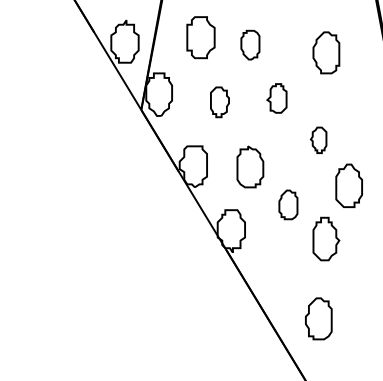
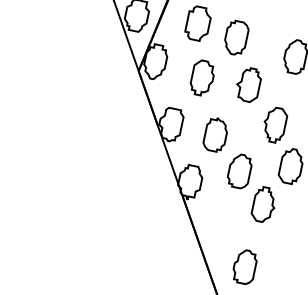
part: (250, 44) -> (236, 37), size x1.43
part: (276, 98) -> (248, 84), size x1.43
part: (219, 102) -> (202, 78), size x1.43
part: (318, 140) -> (274, 125), size x1.67
part: (288, 204) -> (239, 170), size x1.43

